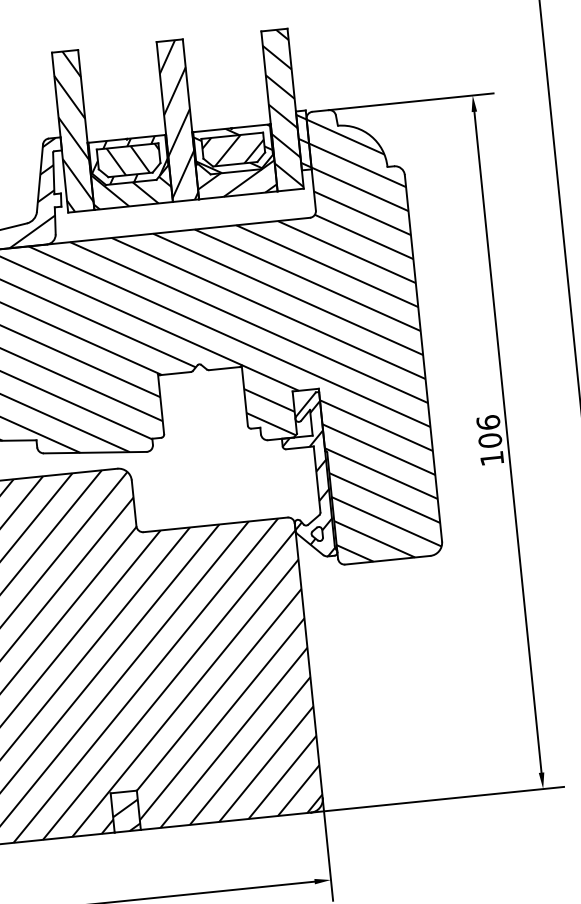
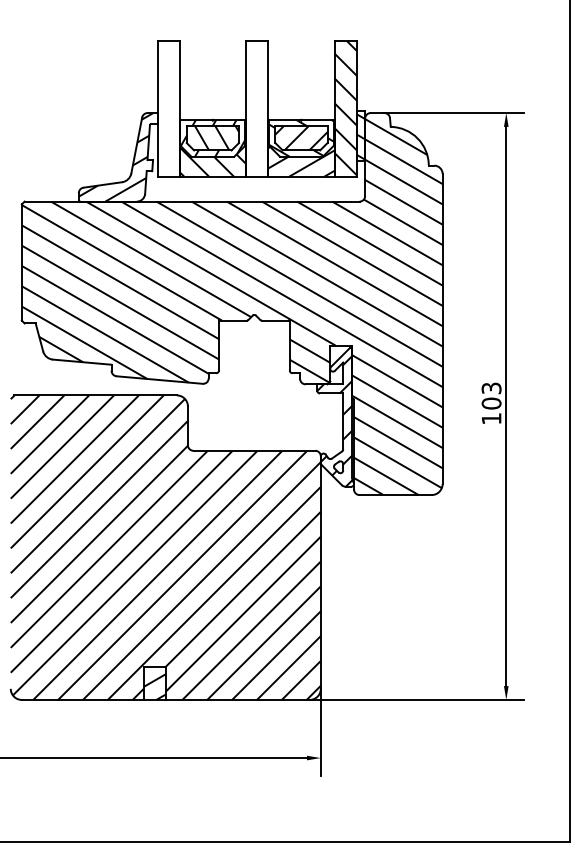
hatch: (178, 120) -> (257, 108), removed
hatch: (73, 130) -> (168, 108), removed
text: (488, 422) -> (491, 388), 106 -> 103

